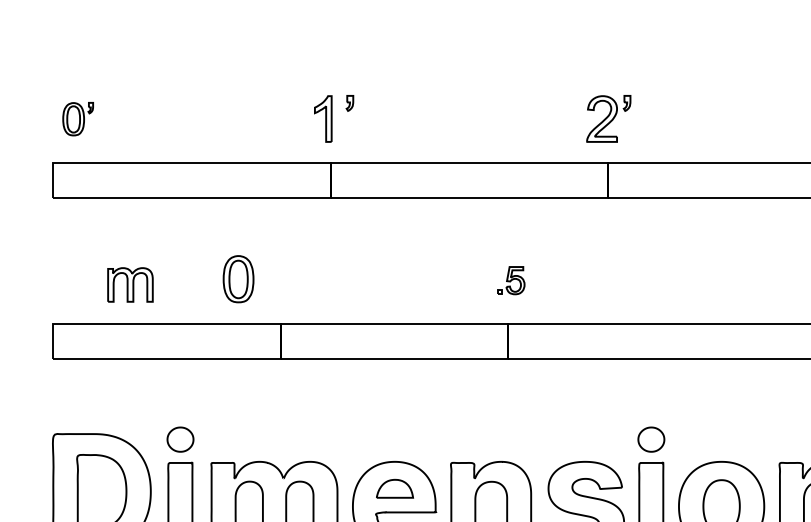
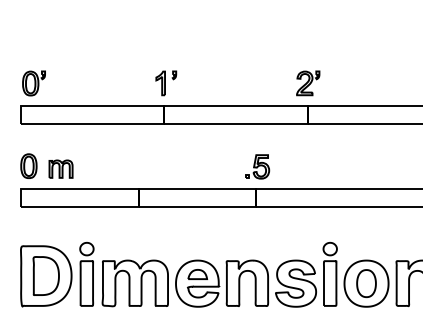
part: (77, 119) -> (33, 83), size x1.43
part: (237, 277) -> (28, 165), moved
part: (510, 279) -> (257, 166), size x1.67

